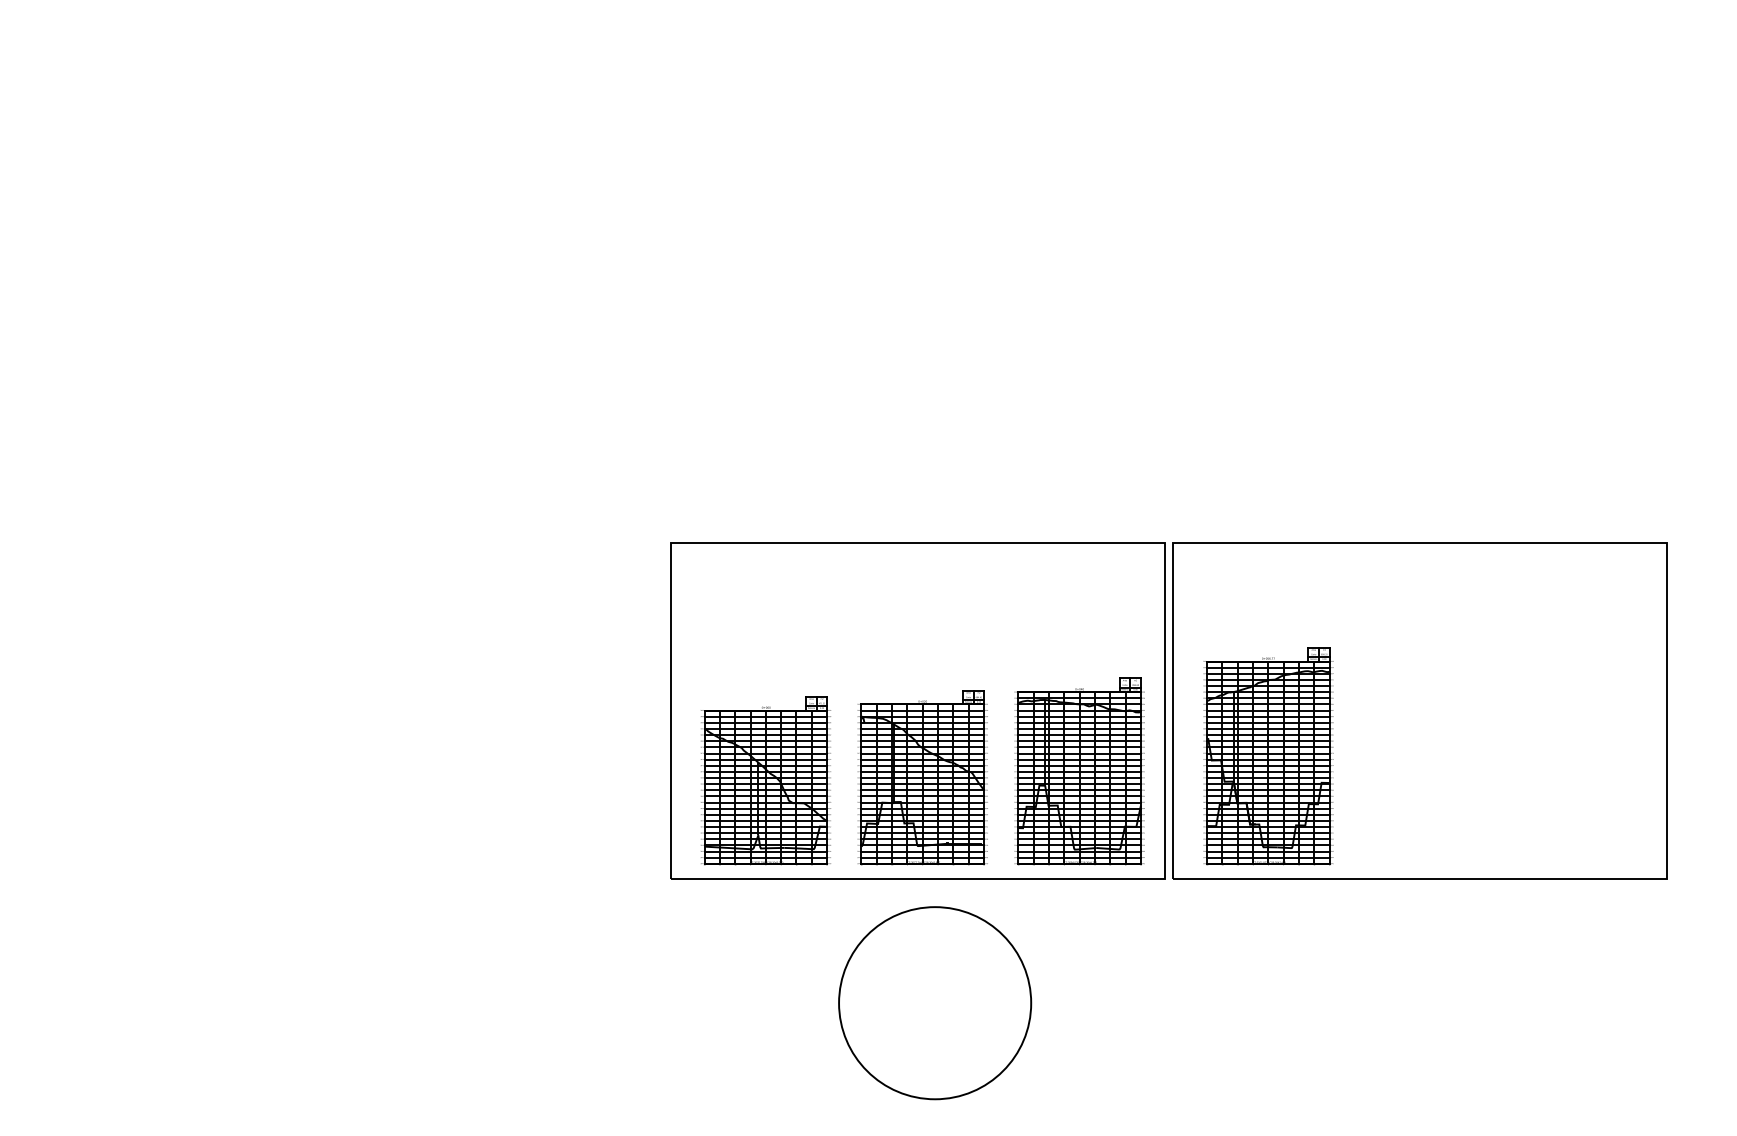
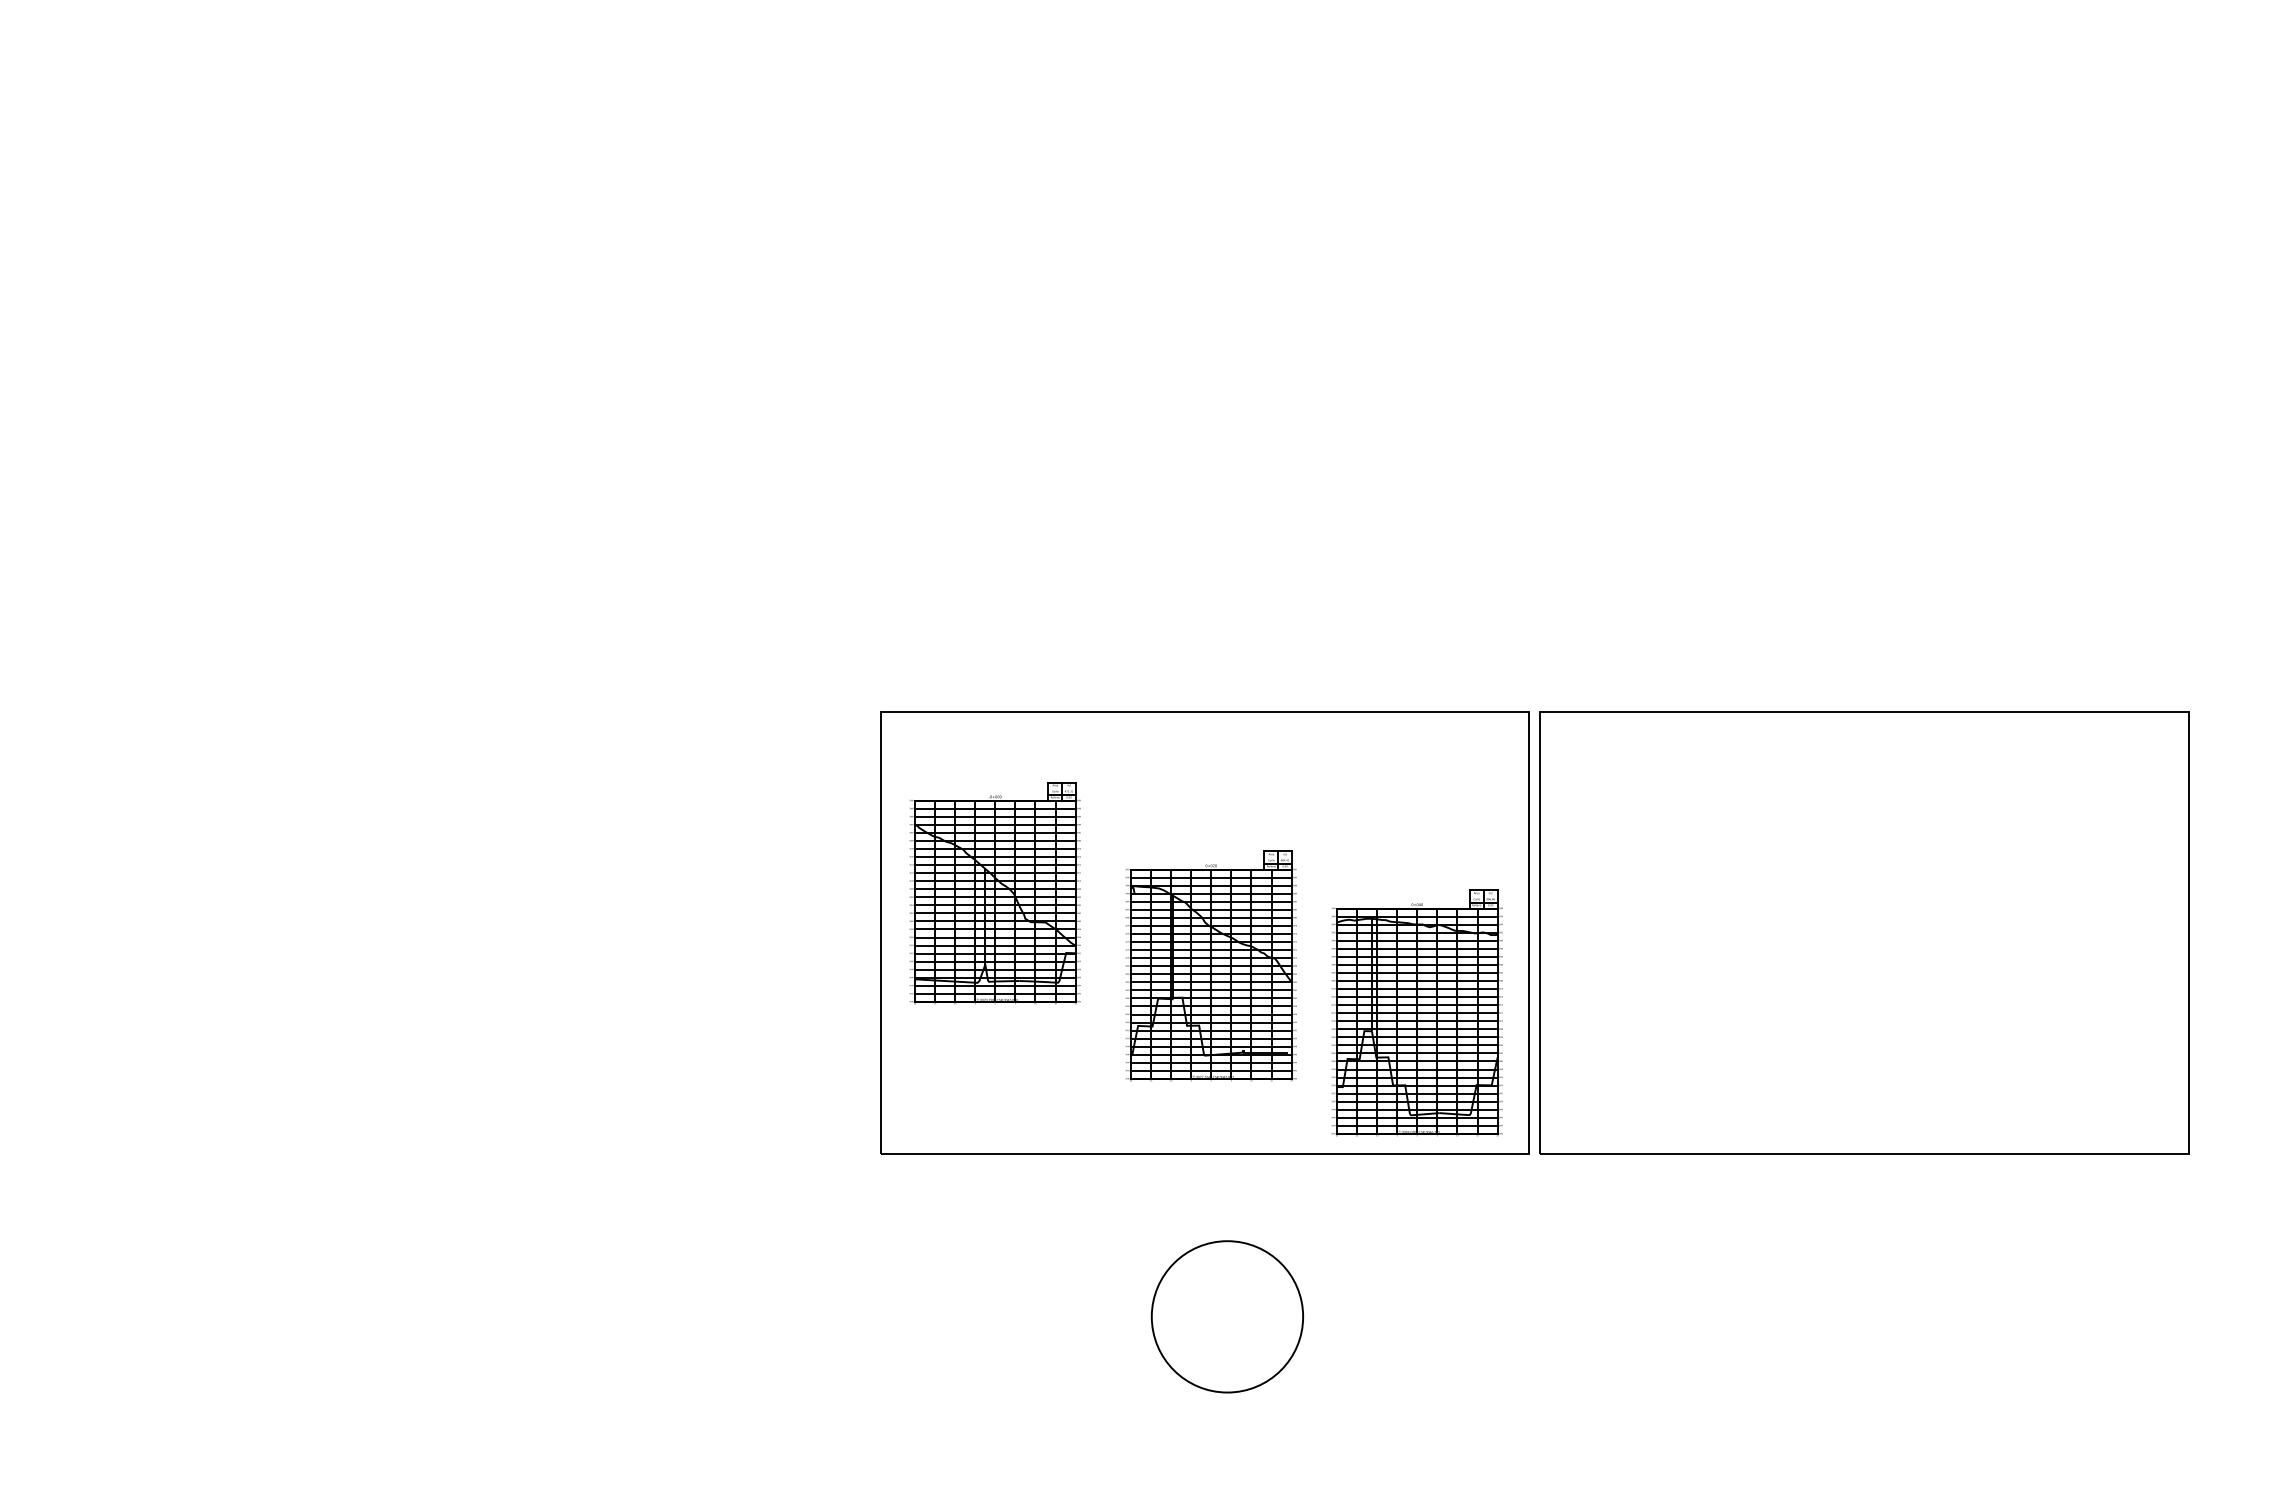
part: (1268, 756) -> (1664, 992), removed
part: (922, 777) -> (1210, 965), moved
part: (765, 781) -> (994, 893), moved
circle: (935, 1002) -> (1227, 1316), size x0.6

